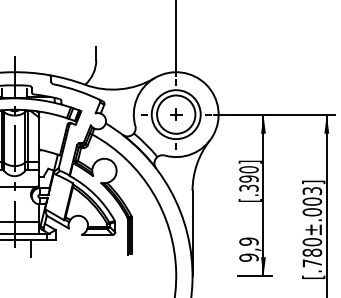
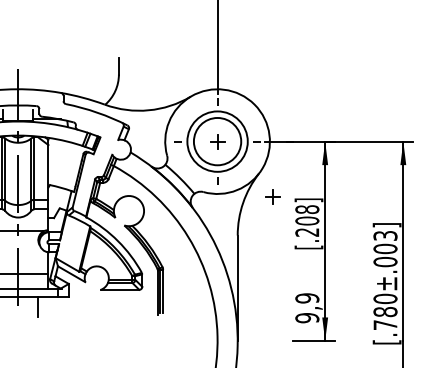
part: (221, 159) -> (273, 196), added
text: (248, 178) -> (306, 220), [.390] -> [.208]

